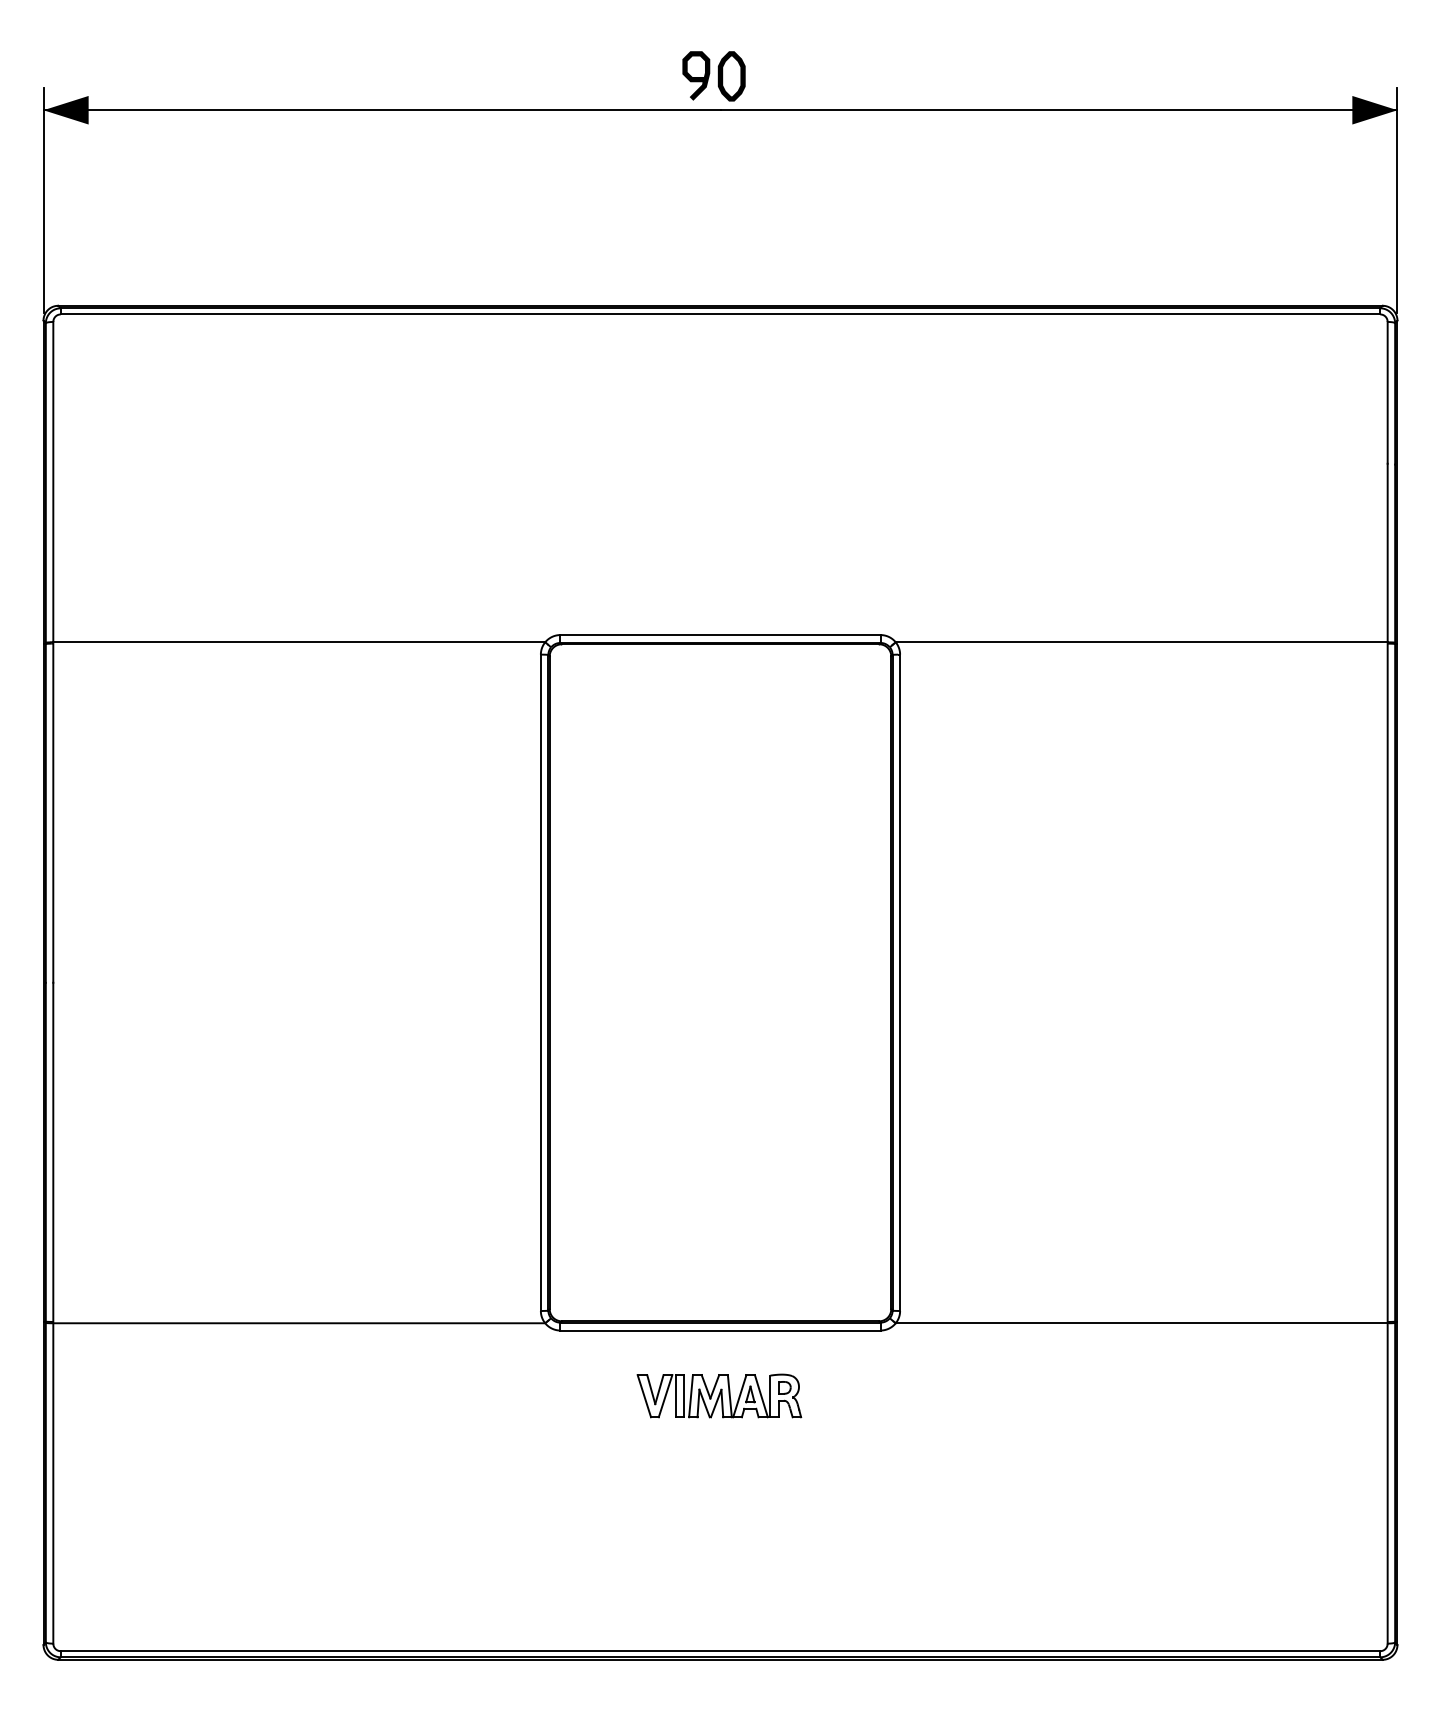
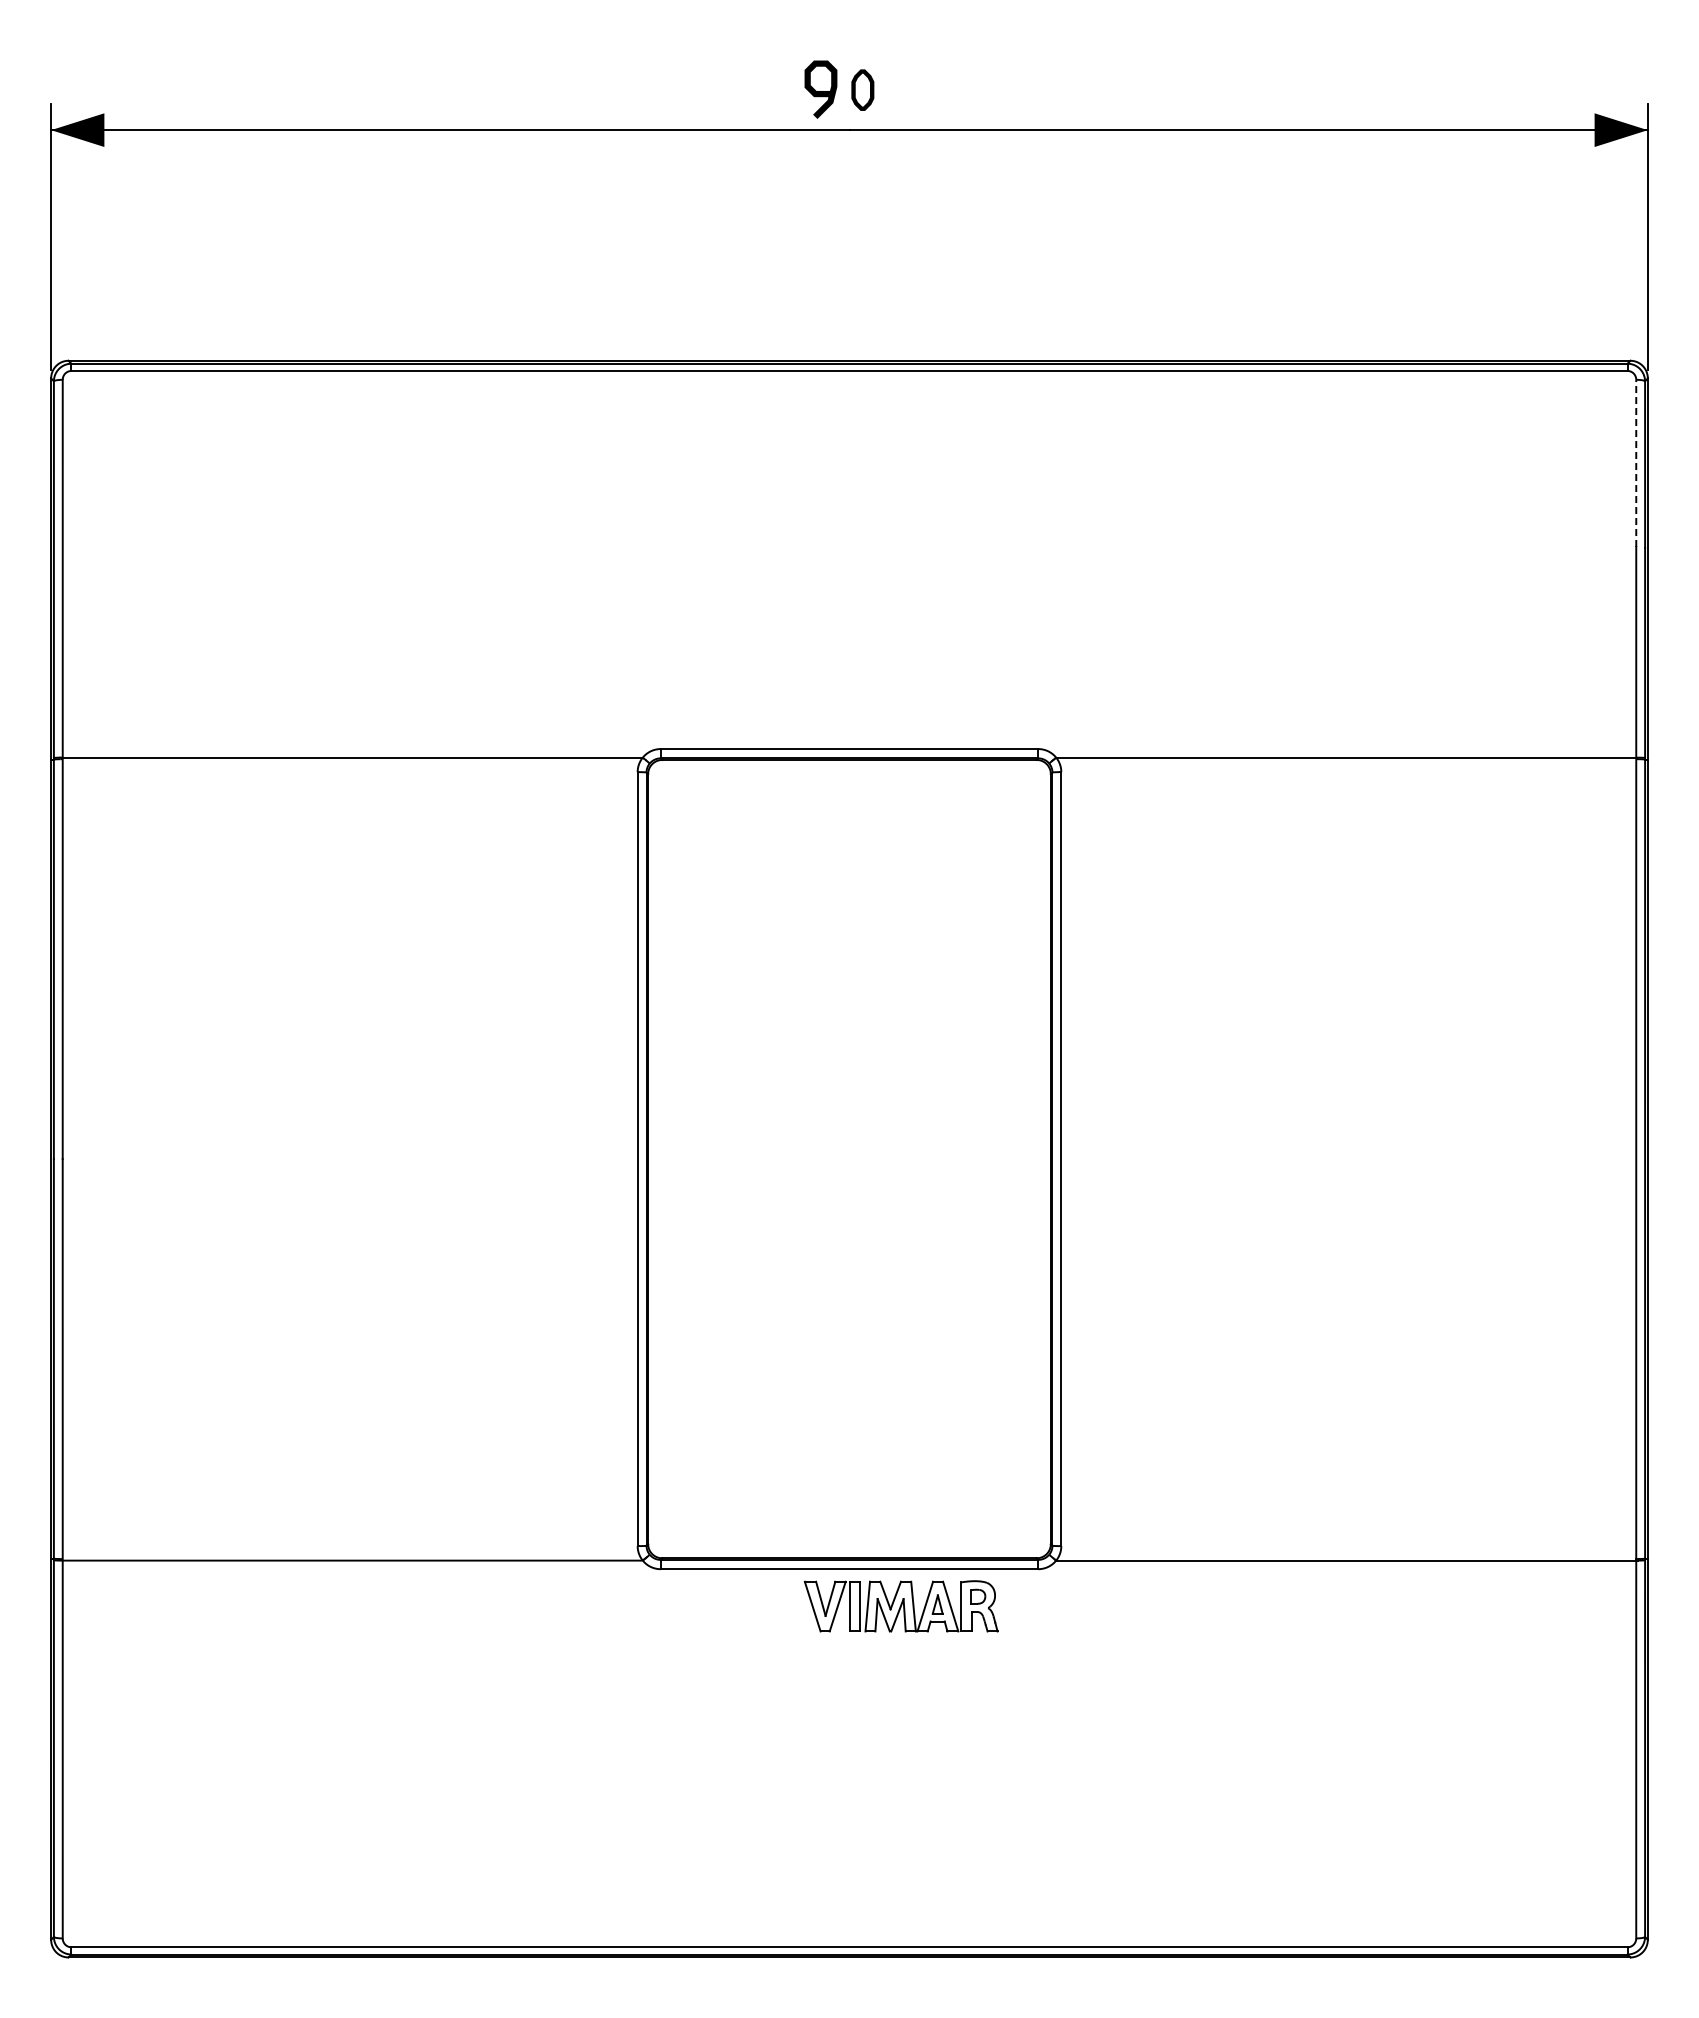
part: (731, 75) -> (862, 89), size x0.7
line: (1387, 392) -> (1636, 463), solid -> dashed
part: (718, 1396) -> (900, 1606), moved

